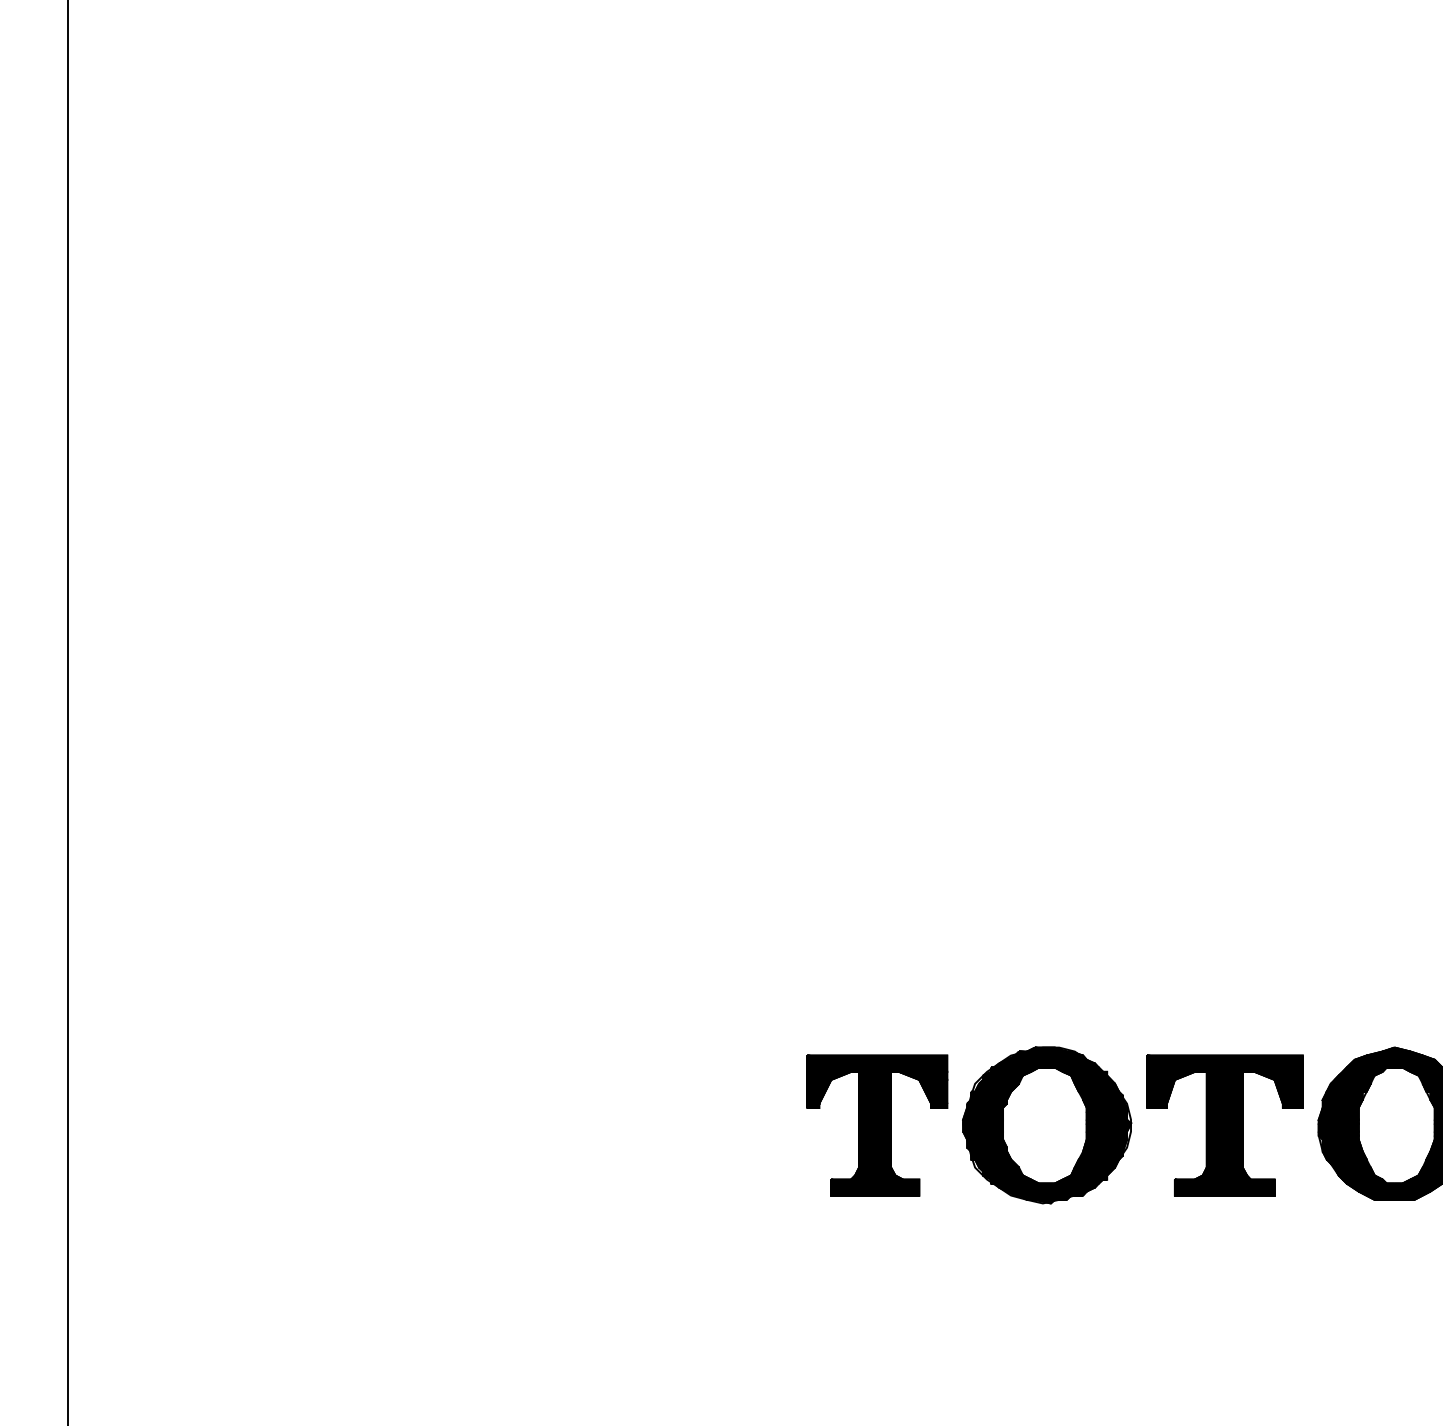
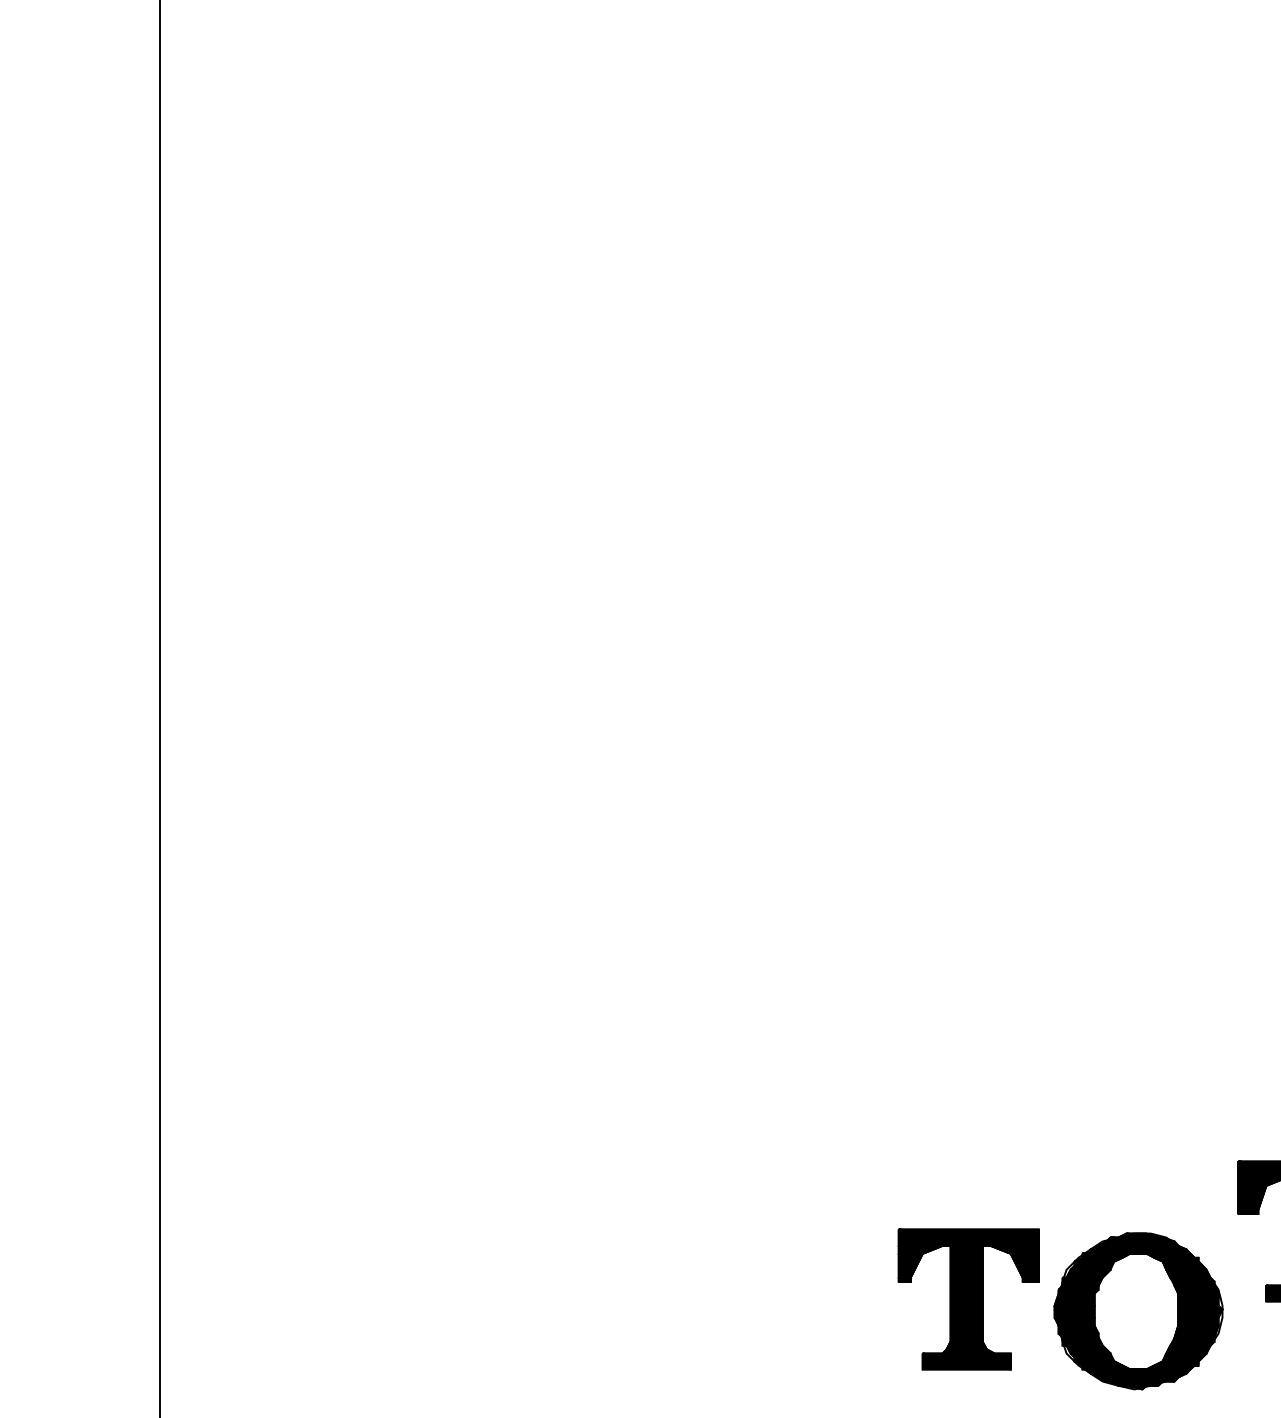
part: (877, 1125) -> (968, 1299), moved
part: (1047, 1125) -> (1138, 1311), moved

